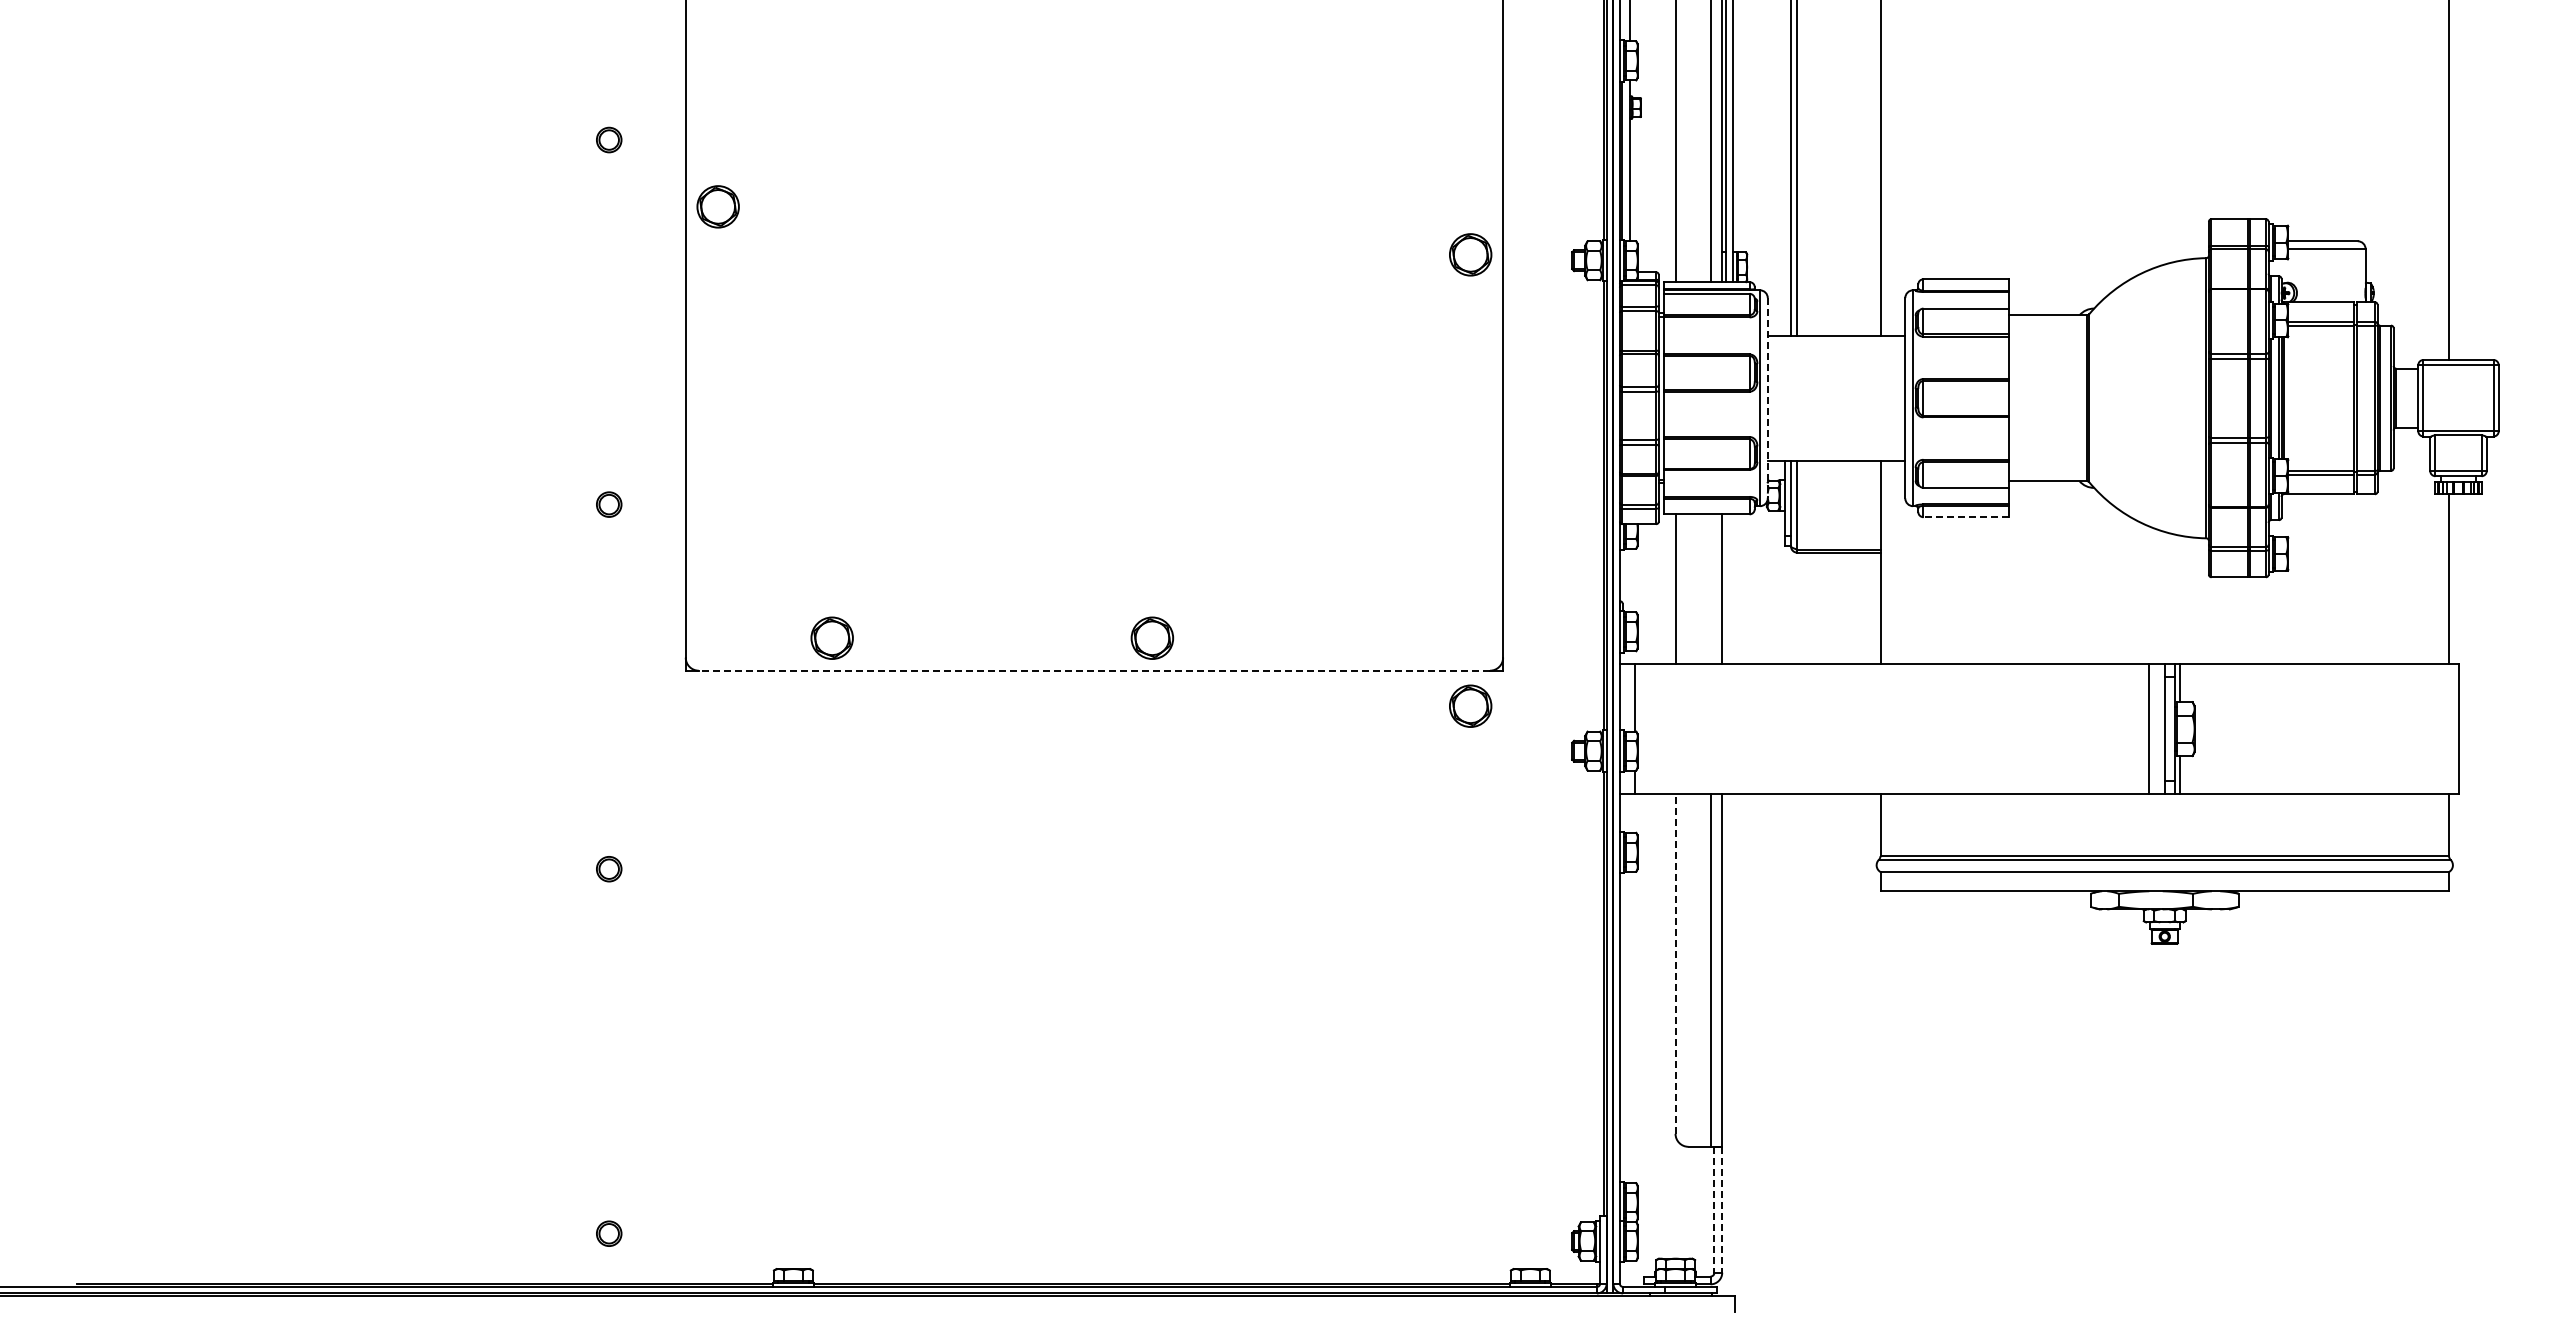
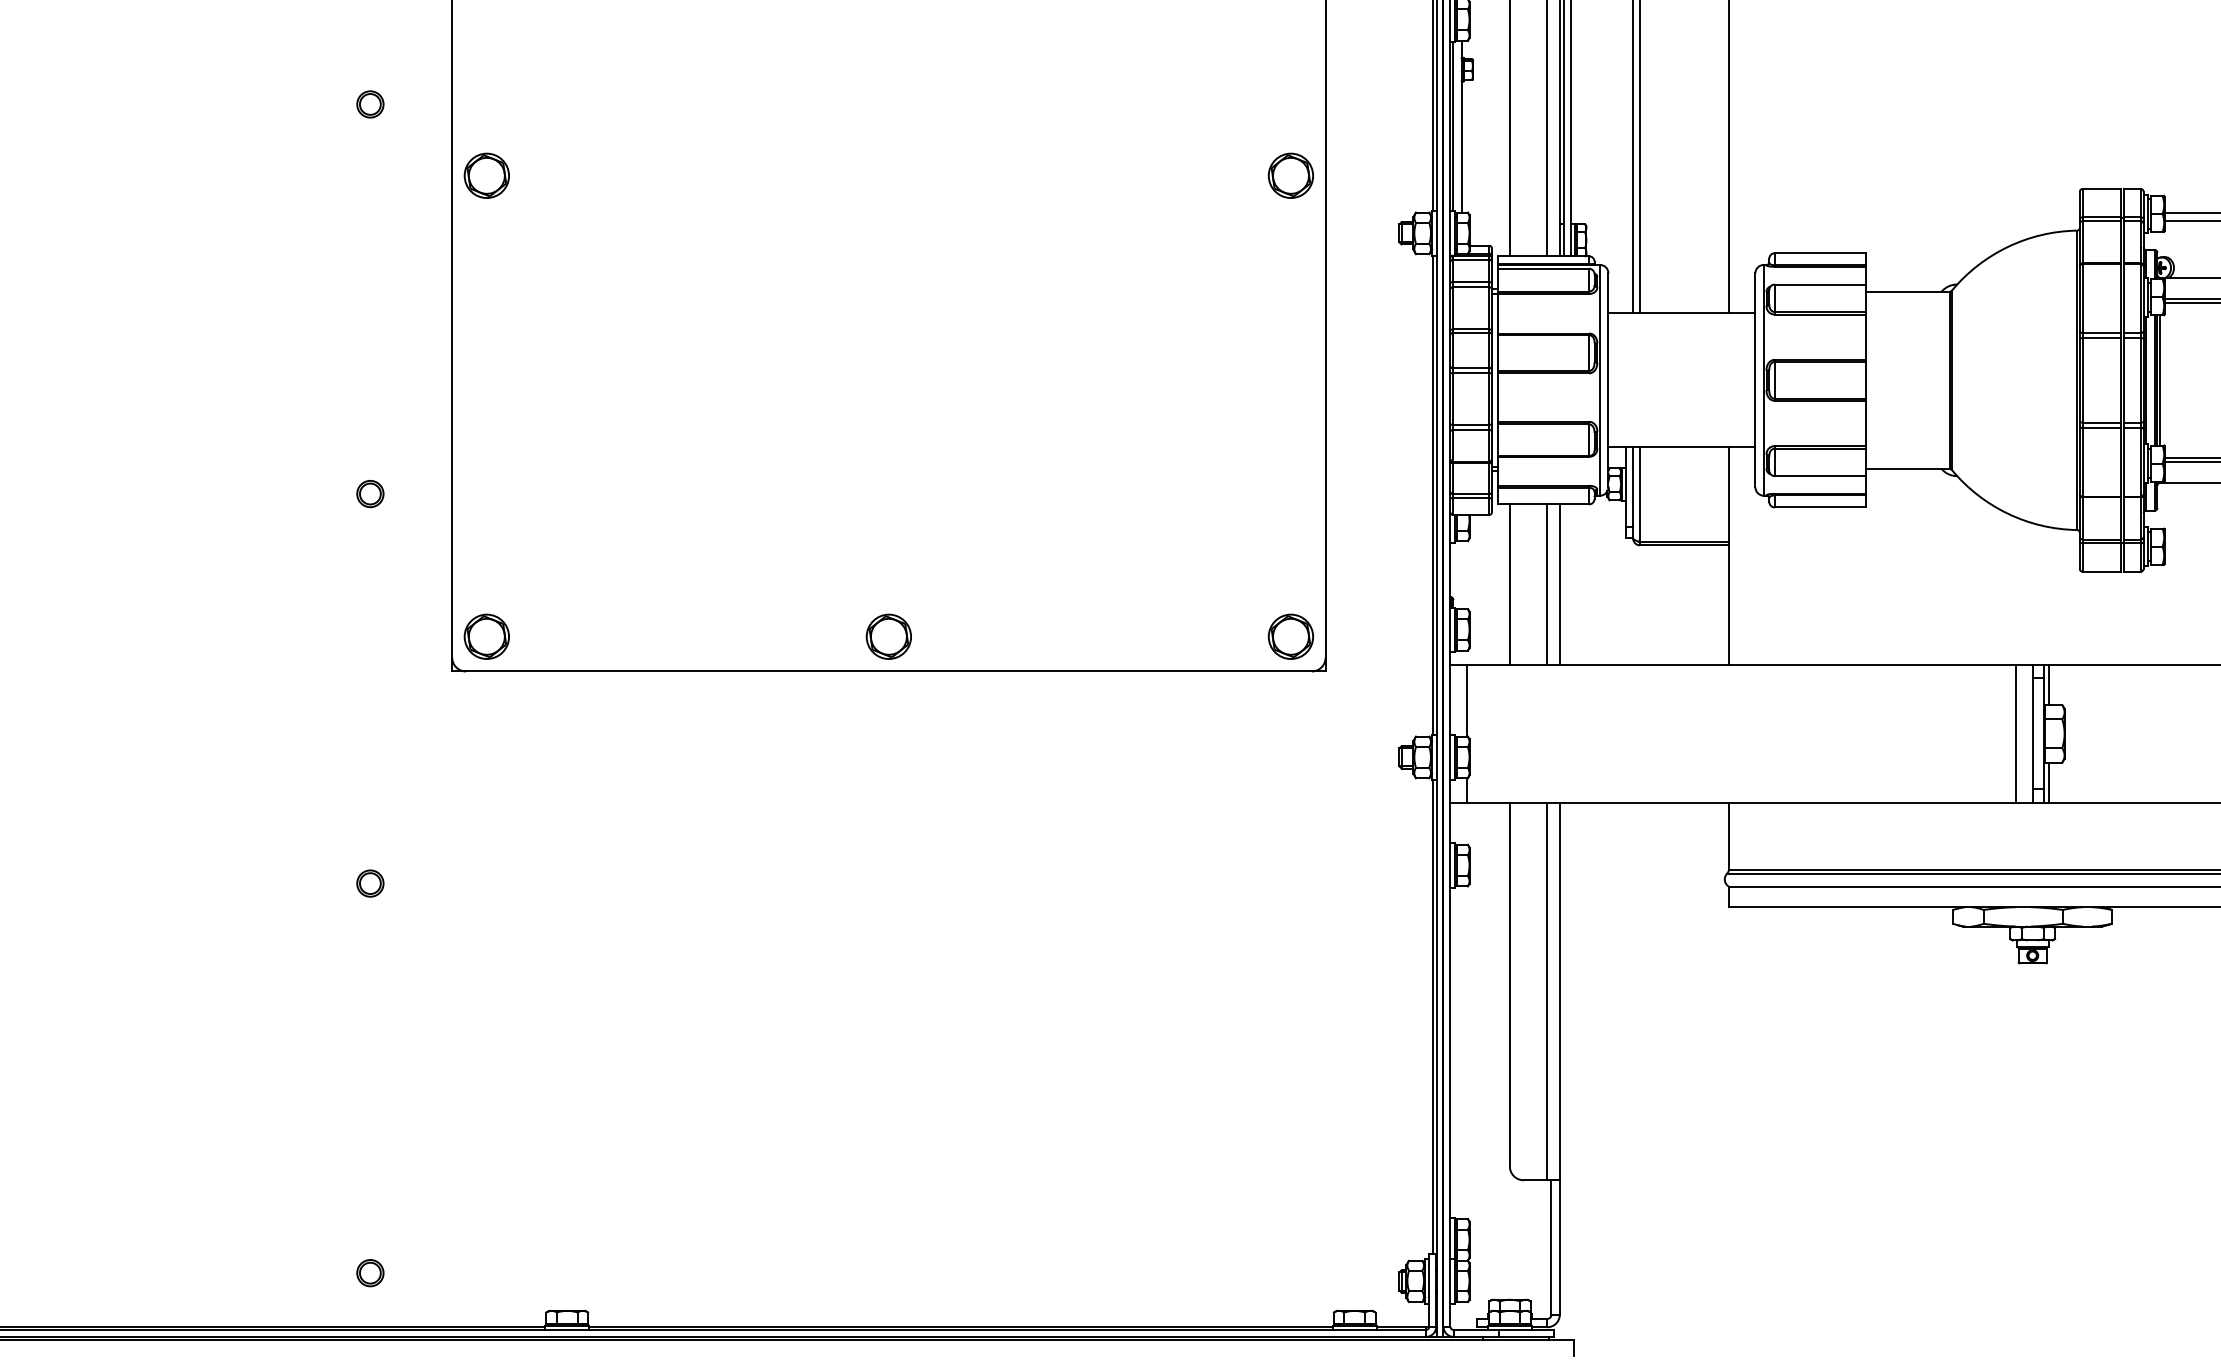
part: (1470, 254) -> (1290, 175), moved
line: (1767, 398) -> (1608, 380), dashed -> solid
line: (1966, 517) -> (1820, 507), dashed -> solid
line: (1710, 589) -> (1547, 584), added
part: (831, 637) -> (486, 636), moved
part: (1152, 637) -> (888, 636), moved
line: (1094, 670) -> (888, 671), dashed -> solid
part: (1470, 705) -> (1290, 636), moved
line: (1675, 963) -> (1509, 984), dashed -> solid
line: (1714, 1209) -> (1551, 1247), dashed -> solid
line: (1722, 1209) -> (1560, 1247), dashed -> solid

